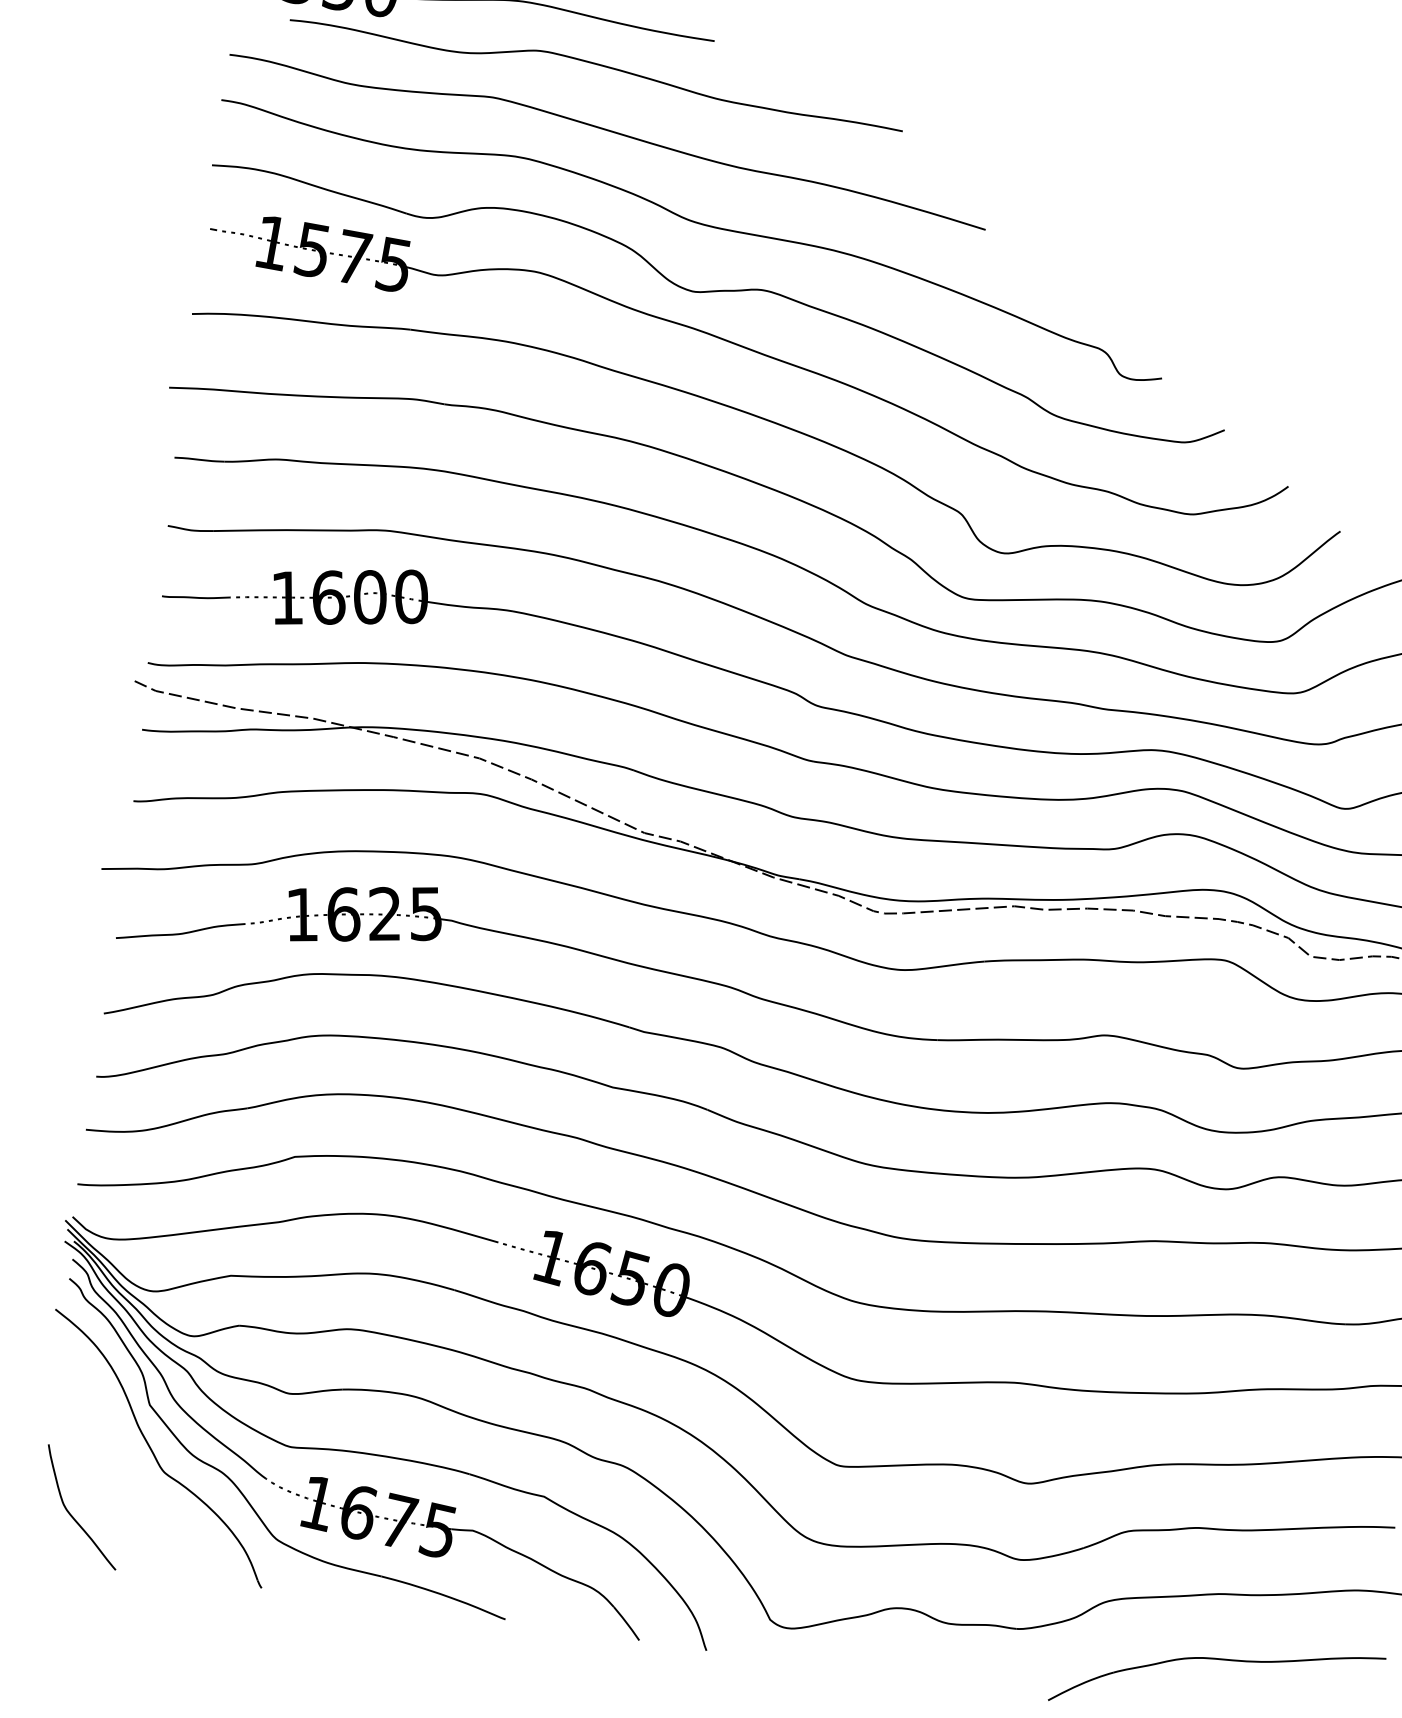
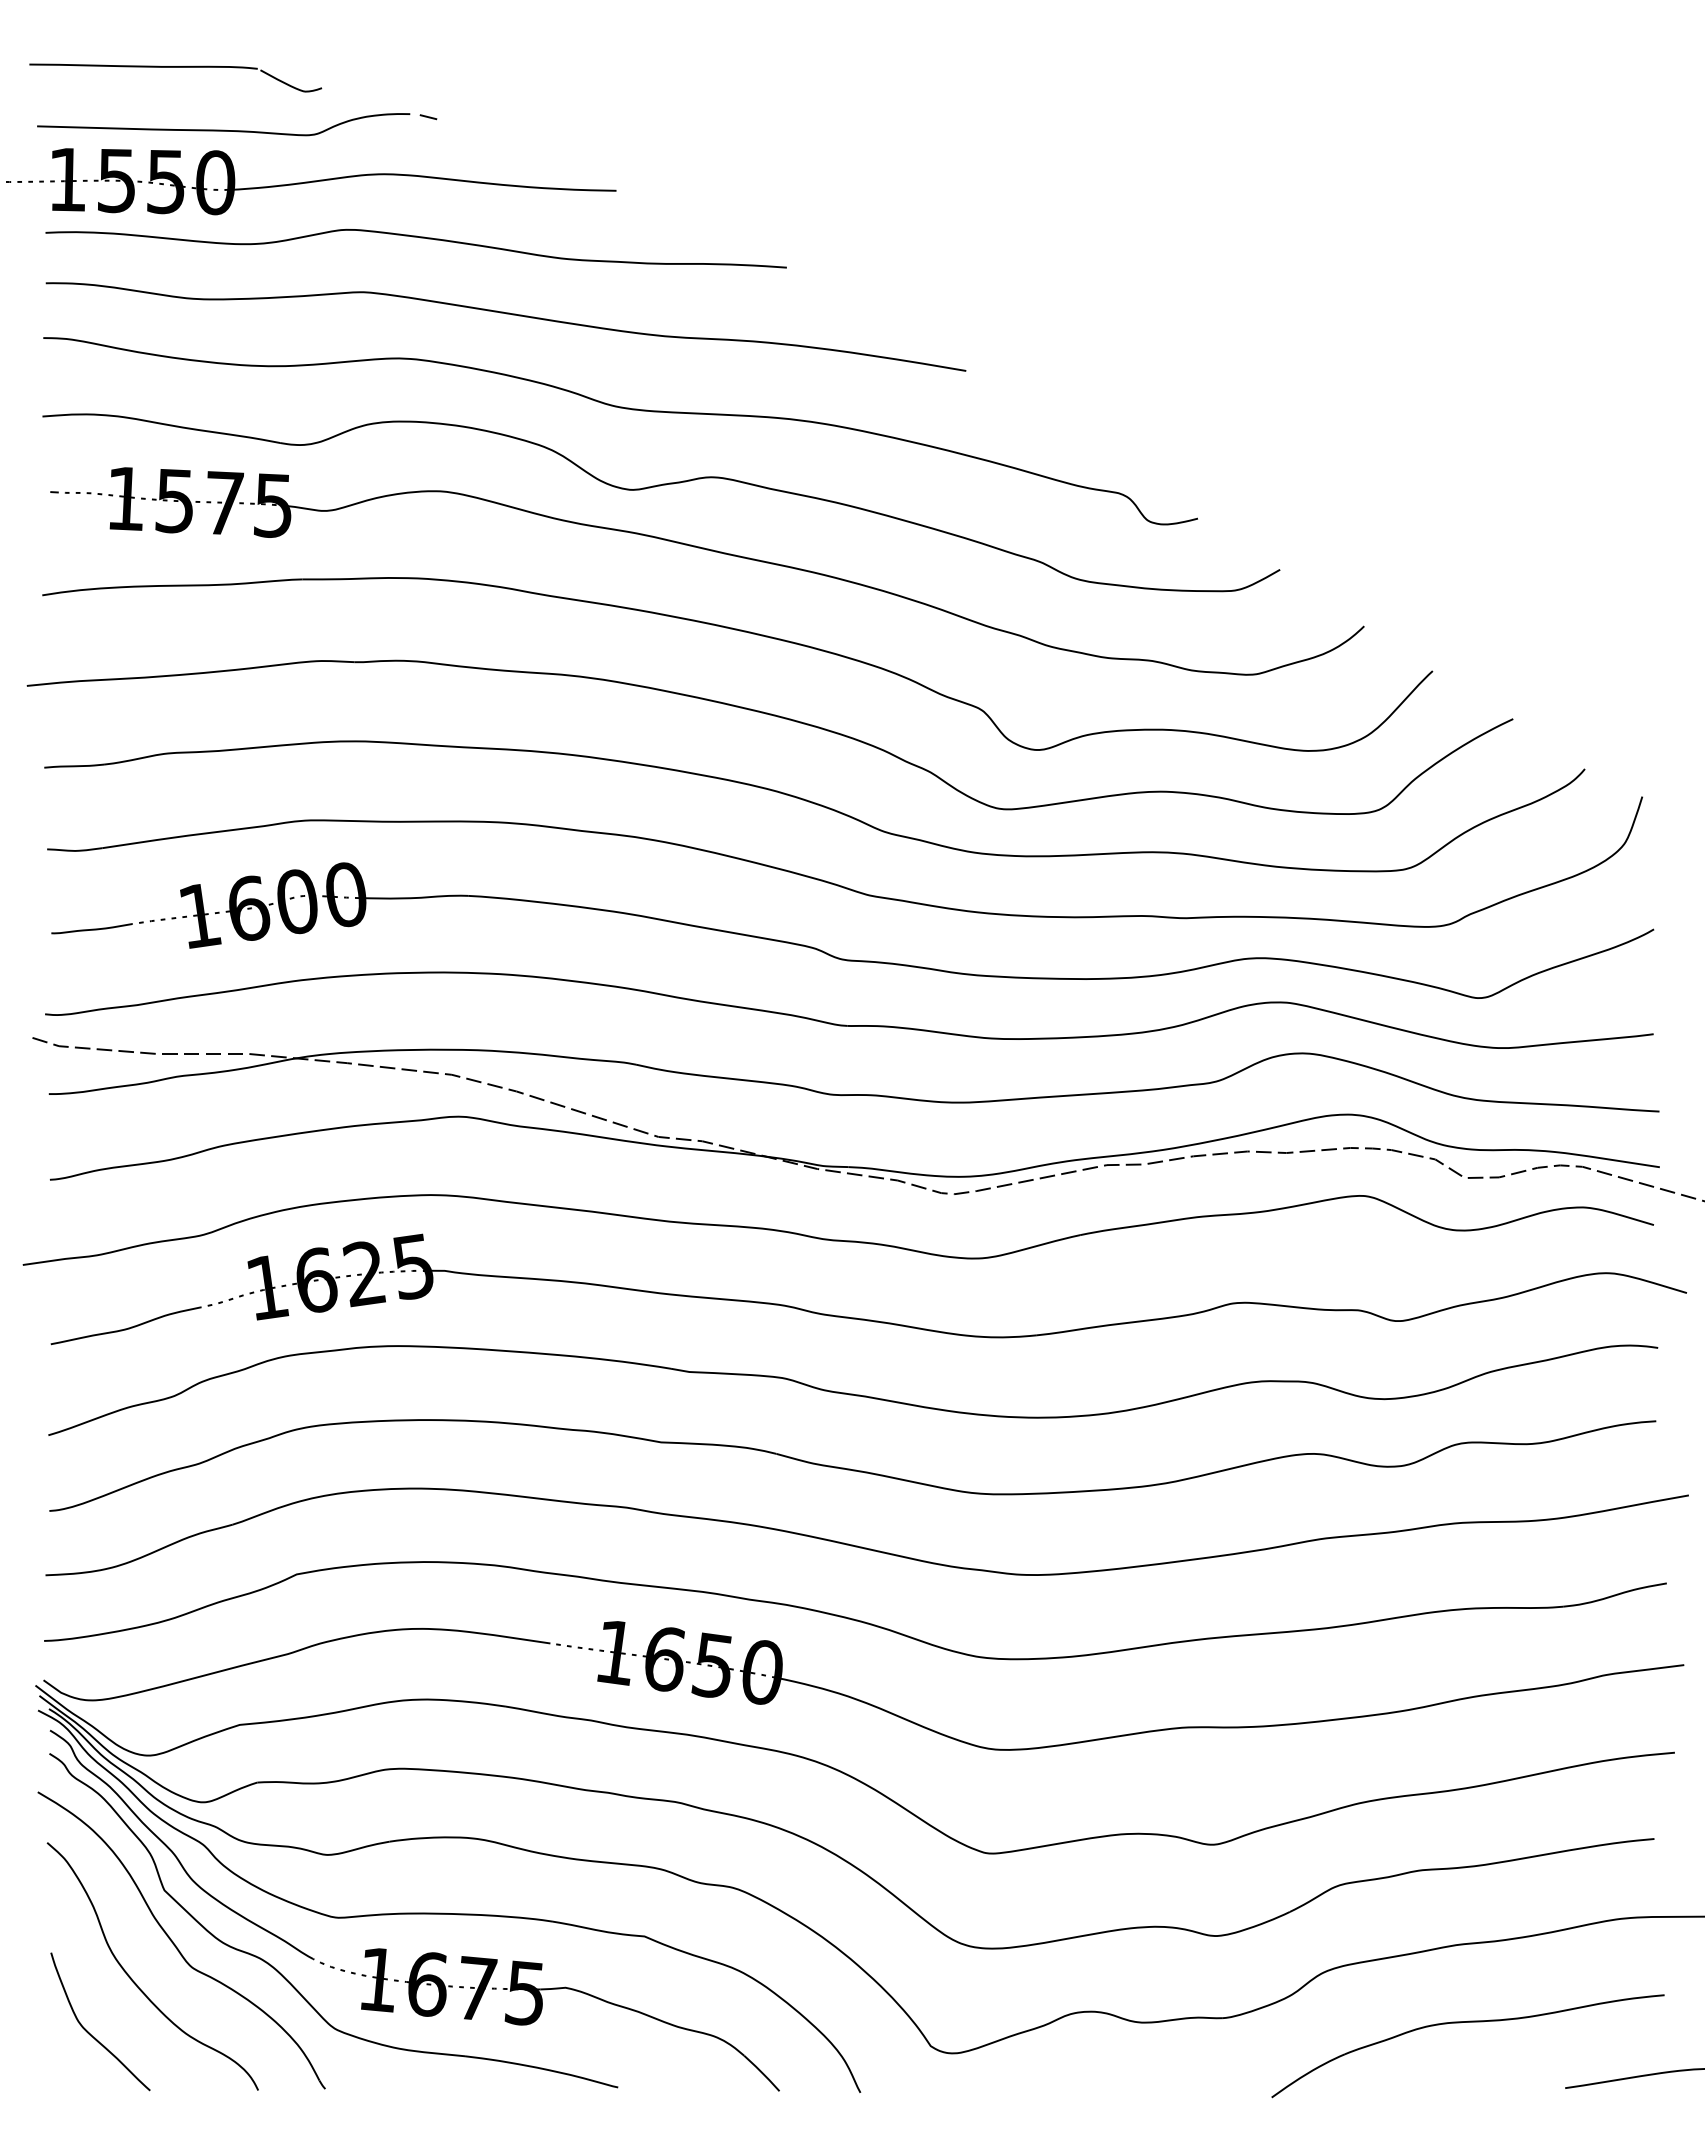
curve: (597, 65) -> (415, 237), moved
curve: (115, 1478) -> (135, 1982), added

